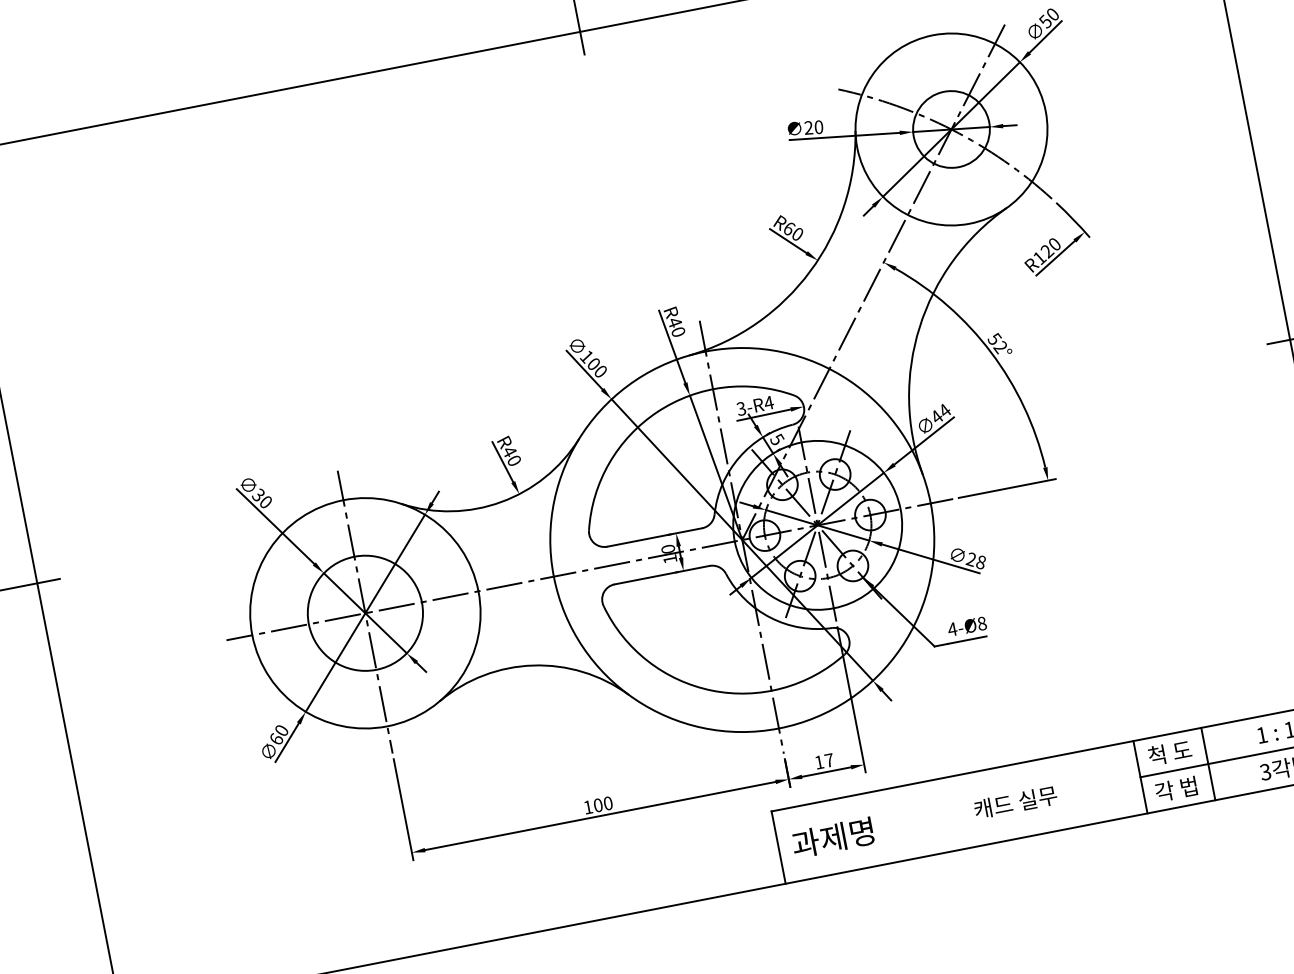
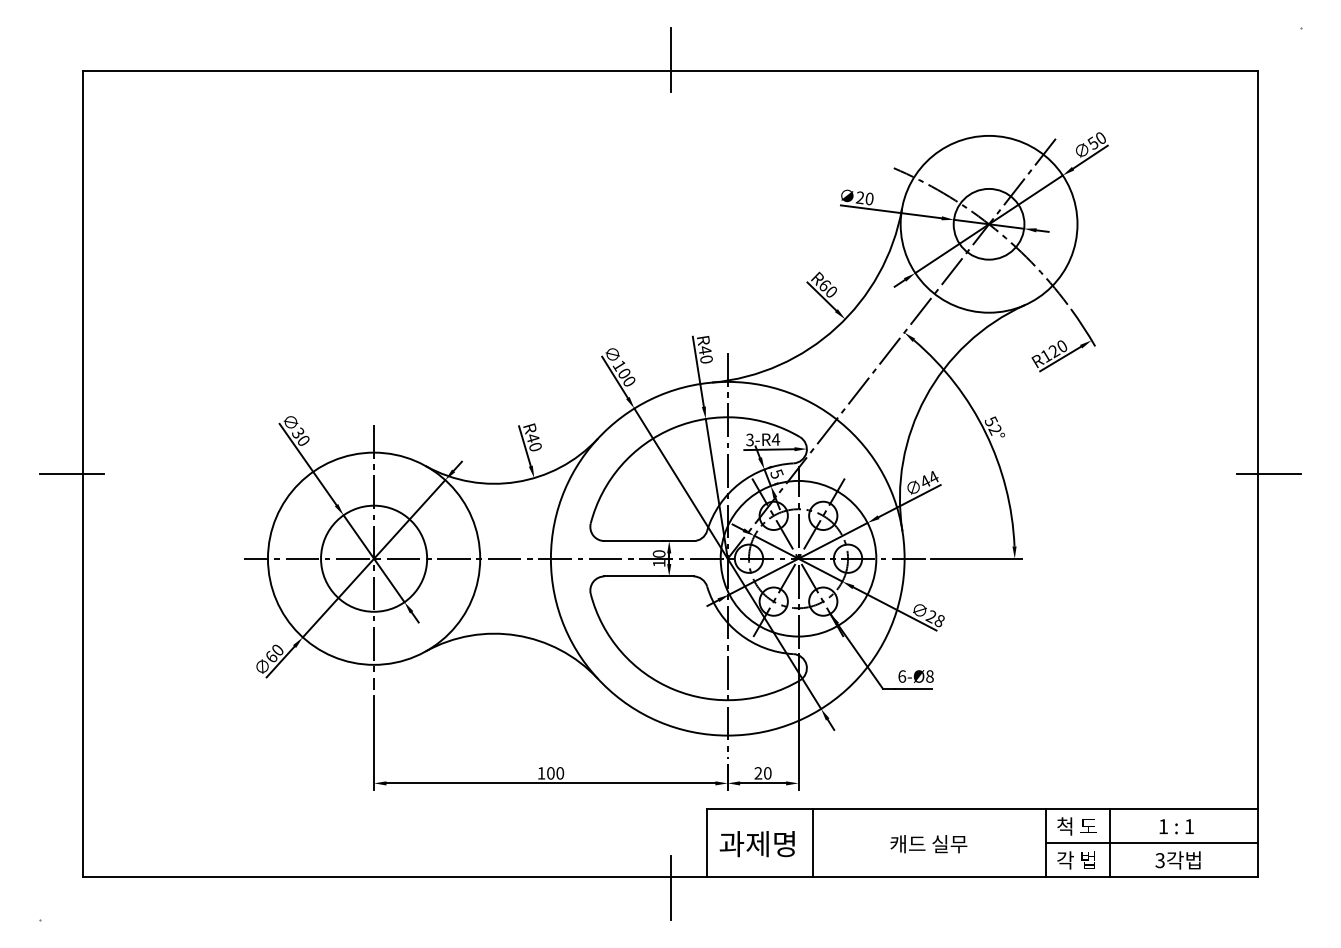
text: (952, 629) -> (902, 676), 4-Ø8 -> 6-Ø8
text: (823, 761) -> (762, 773), 17 -> 20
line: (891, 825) -> (812, 843), added
line: (749, 902) -> (670, 887), added

